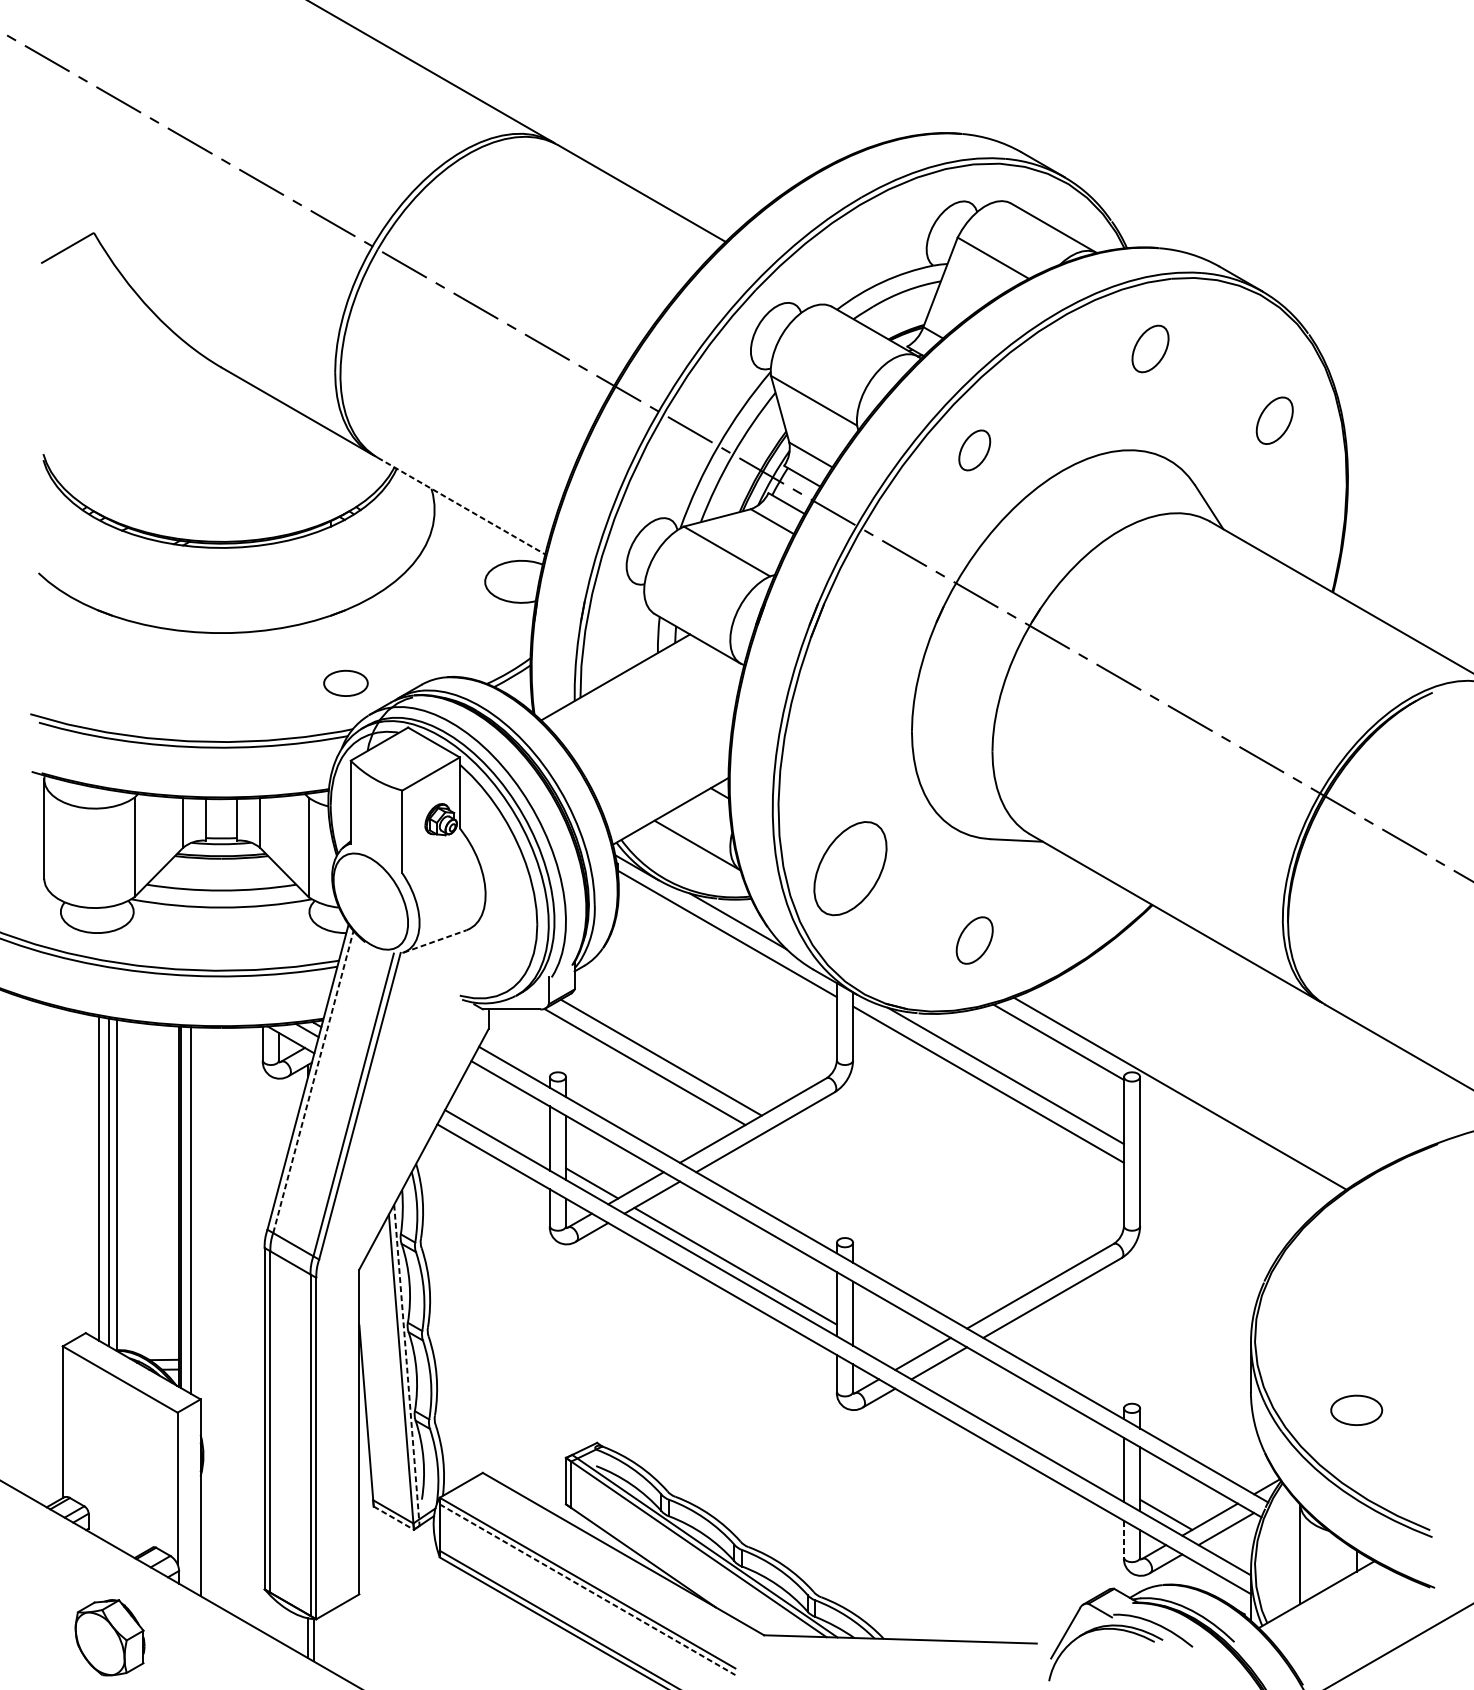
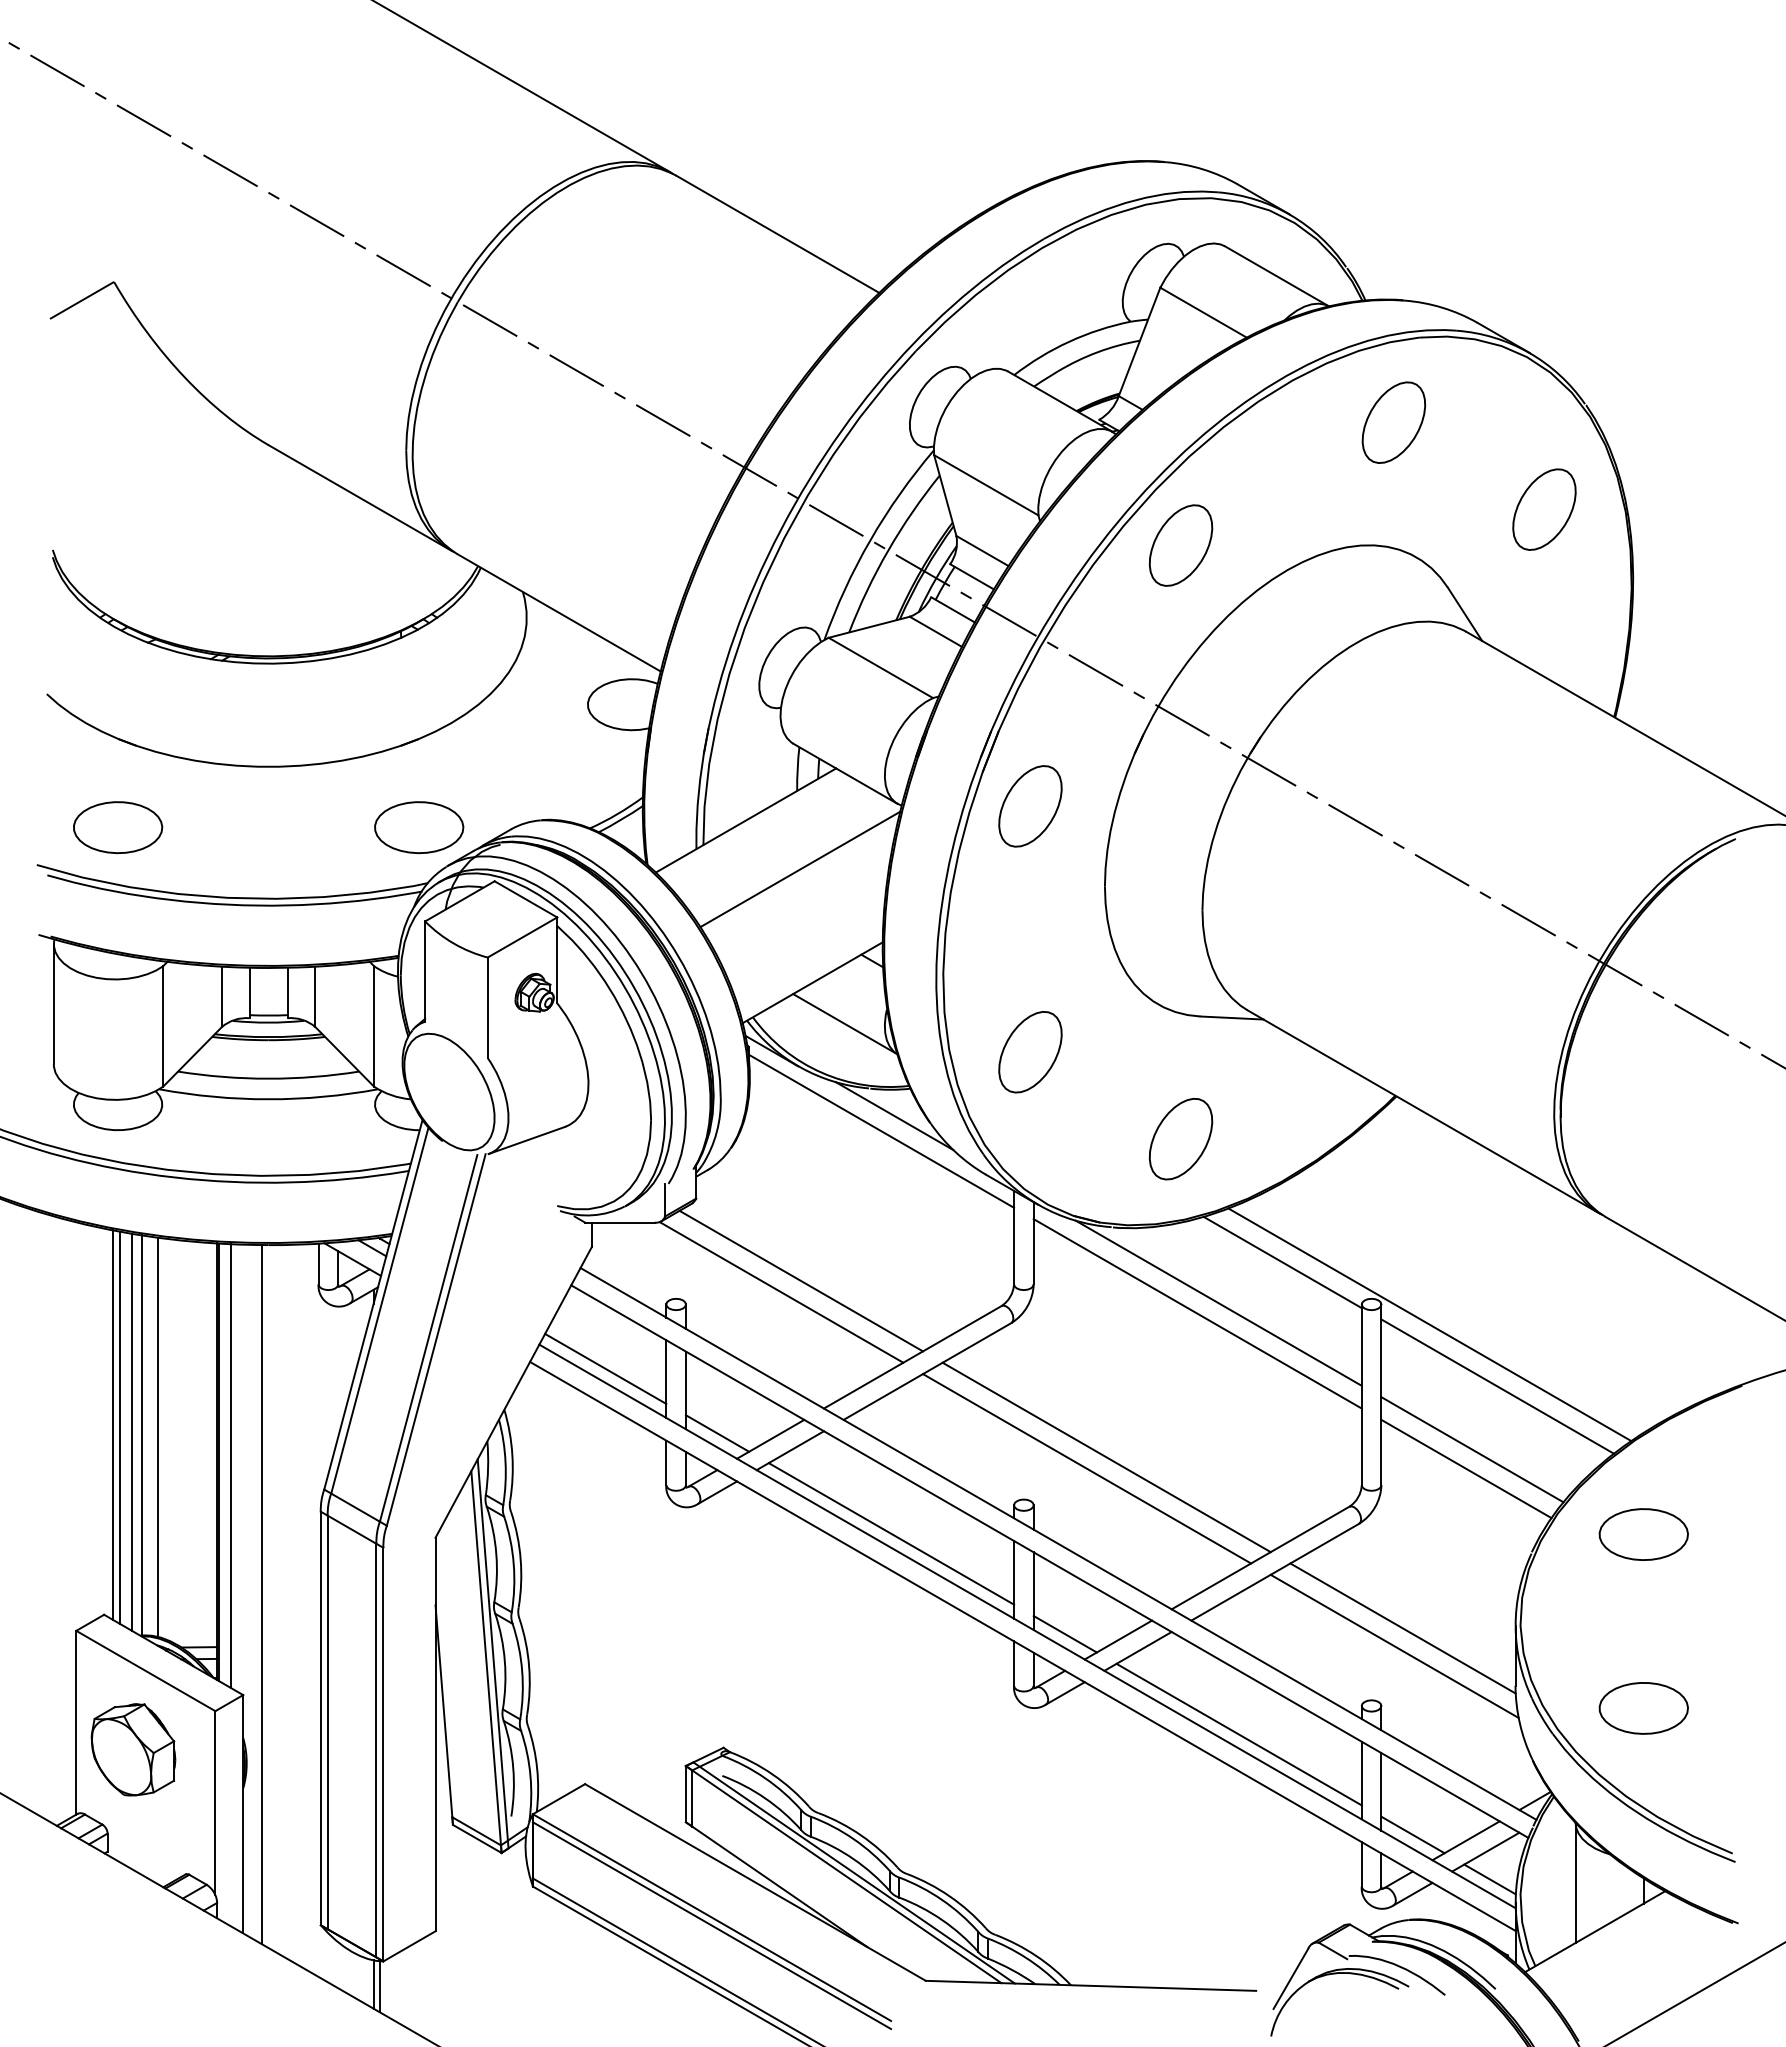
part: (1150, 348) -> (1393, 422), size x1.43
part: (1274, 420) -> (1544, 509), size x1.43
part: (974, 450) -> (1180, 545), size x1.67
line: (461, 506) -> (559, 613), dashed -> solid
part: (850, 665) -> (1030, 806), added
part: (97, 683) -> (118, 827), added
part: (346, 683) -> (419, 827), size x1.67
line: (660, 717) -> (800, 869), added
part: (850, 868) -> (1030, 1052), size x0.71
part: (974, 940) -> (1180, 1139), size x1.43
line: (435, 941) -> (527, 1140), dashed -> solid
line: (313, 1081) -> (380, 1310), dashed -> solid
line: (499, 1129) -> (605, 1368), added
line: (1236, 1144) -> (1497, 1386), added
line: (93, 1176) -> (113, 1425), added
line: (130, 1185) -> (158, 1436), added
line: (1215, 1196) -> (1472, 1449), added
line: (913, 1203) -> (1106, 1457), added
line: (897, 1212) -> (1087, 1468), added
line: (1210, 1212) -> (1466, 1468), added
part: (1356, 1266) -> (1643, 1534), added
line: (216, 1316) -> (262, 1594), added
line: (1157, 1344) -> (1402, 1628), added
line: (878, 1349) -> (1064, 1634), added
line: (1150, 1358) -> (1394, 1645), added
line: (407, 1365) -> (493, 1654), dashed -> solid
part: (1356, 1410) -> (1643, 1708), size x1.43
line: (1022, 1431) -> (1238, 1734), added
line: (394, 1518) -> (477, 1839), dashed -> solid
line: (1123, 1539) -> (1361, 1864), dashed -> solid
line: (1229, 1551) -> (1489, 1879), added
line: (587, 1589) -> (711, 1925), dashed -> solid
part: (110, 1637) -> (133, 1749), moved

